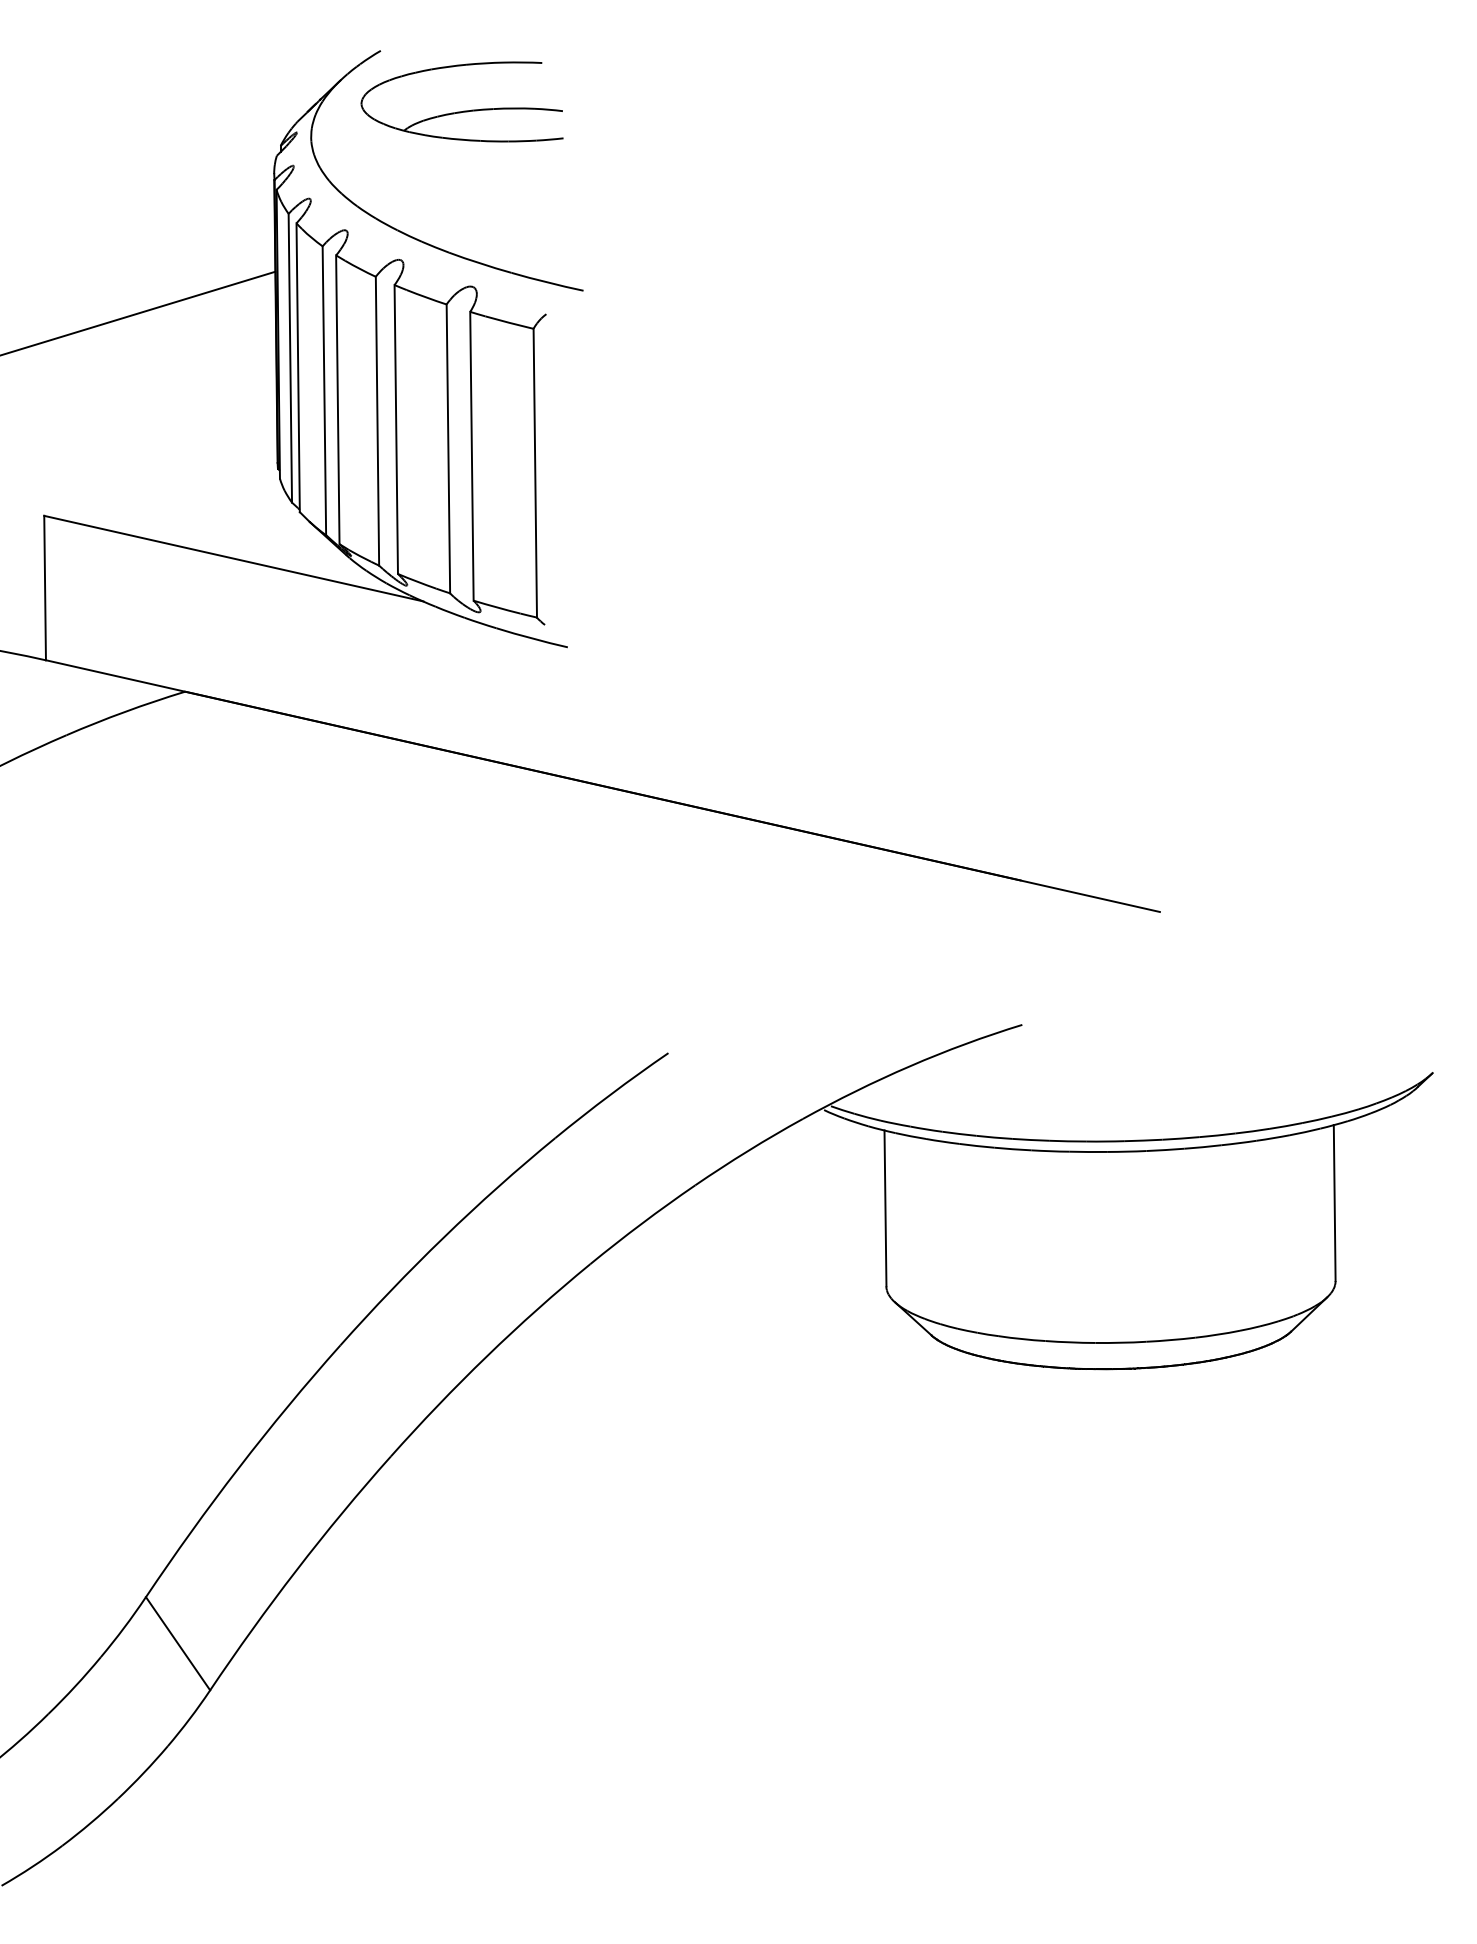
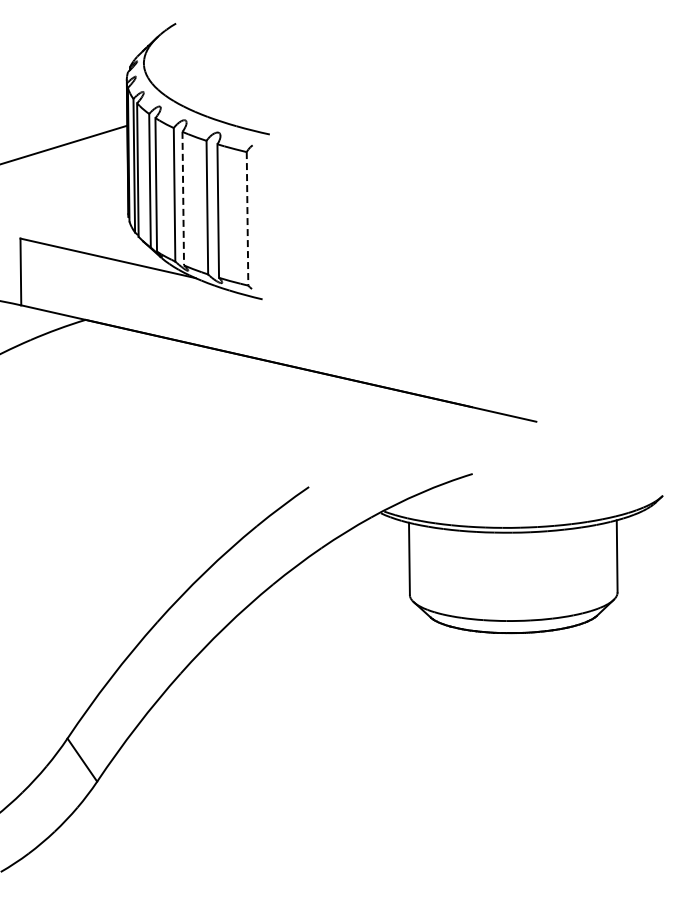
part: (461, 102) -> (213, 47), removed
line: (396, 429) -> (183, 198), solid -> dashed
line: (535, 472) -> (247, 218), solid -> dashed

